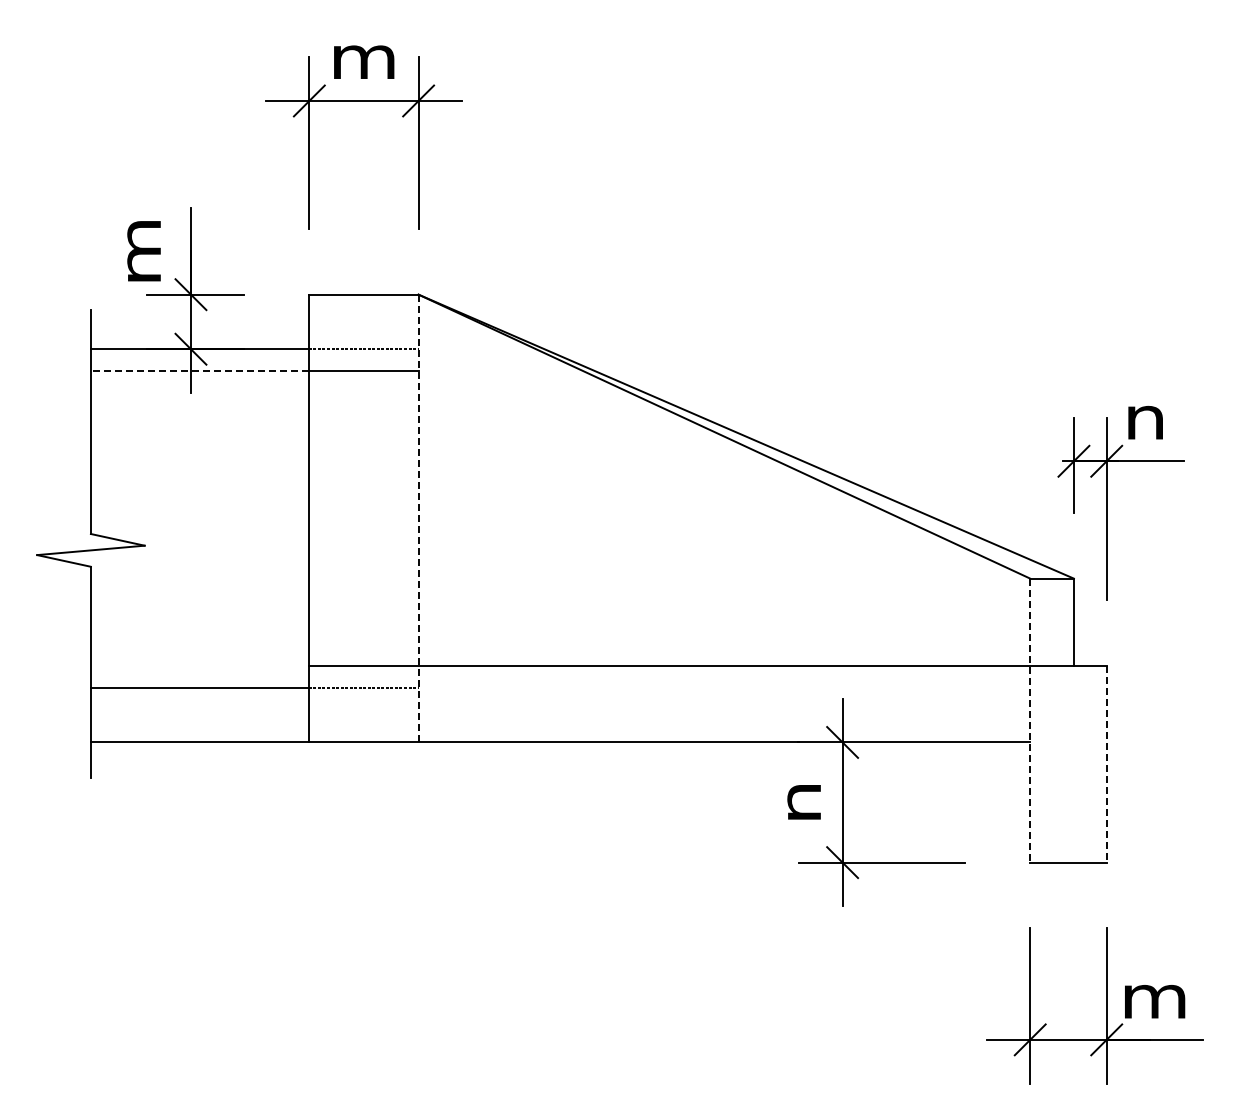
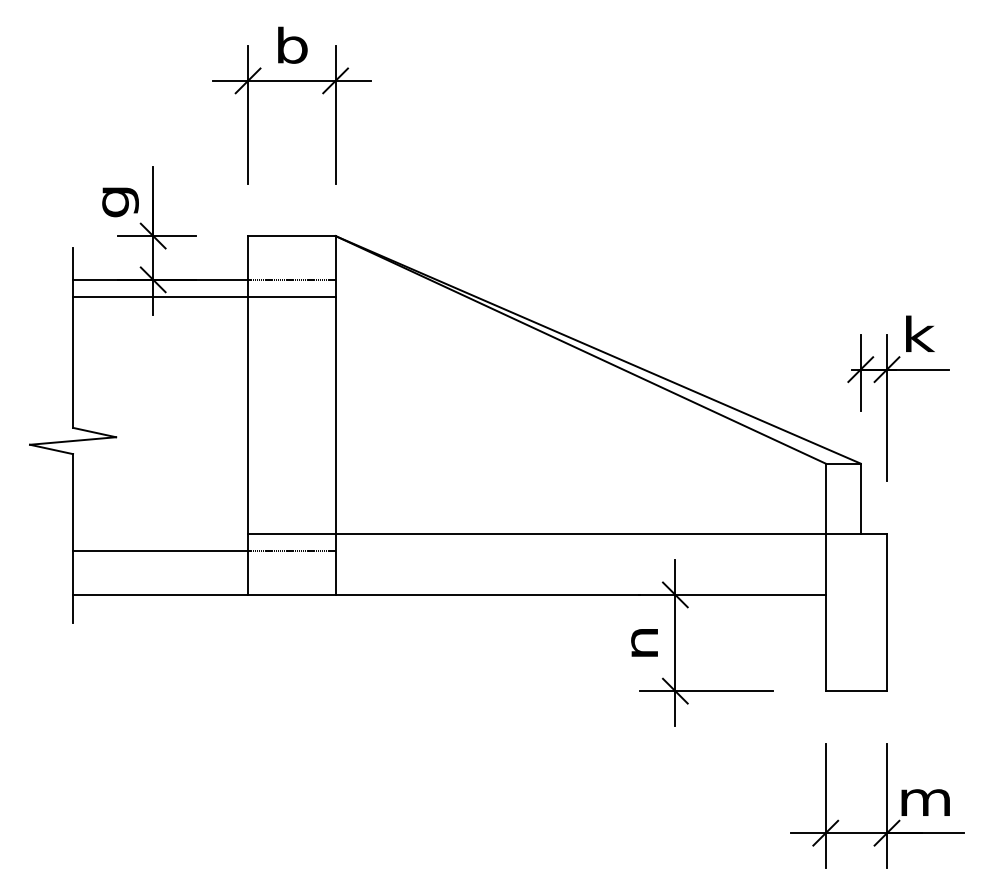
text: (364, 56) -> (292, 45), m -> b
text: (150, 251) -> (120, 201), m -> g
line: (199, 371) -> (160, 297), dashed -> solid
text: (1147, 416) -> (919, 333), n -> k
line: (418, 518) -> (335, 415), dashed -> solid
line: (1030, 720) -> (825, 577), dashed -> solid
line: (1106, 764) -> (886, 612), dashed -> solid

